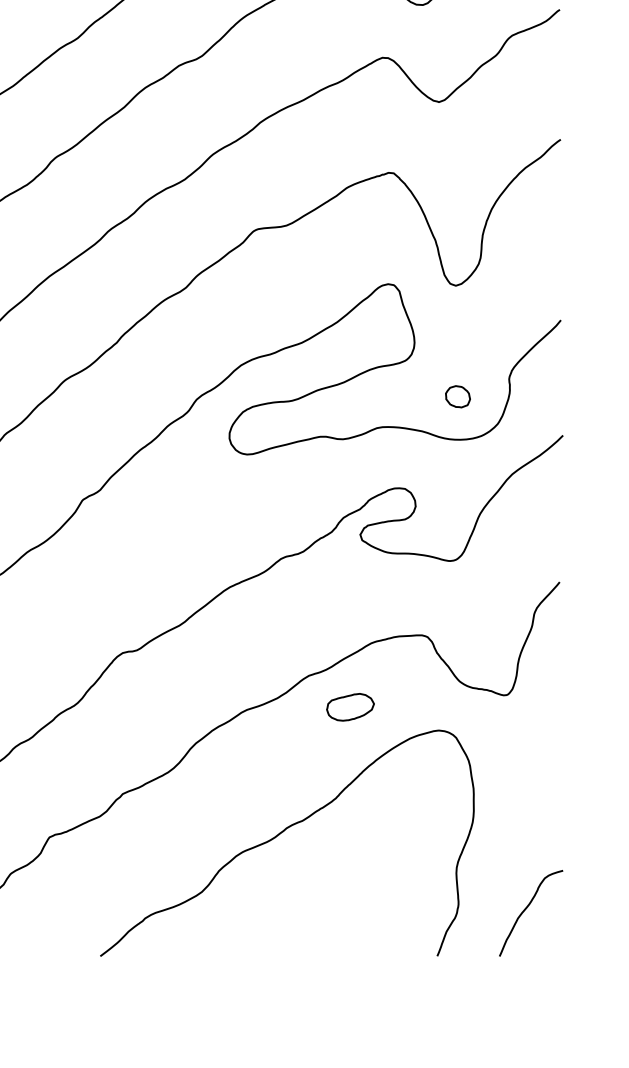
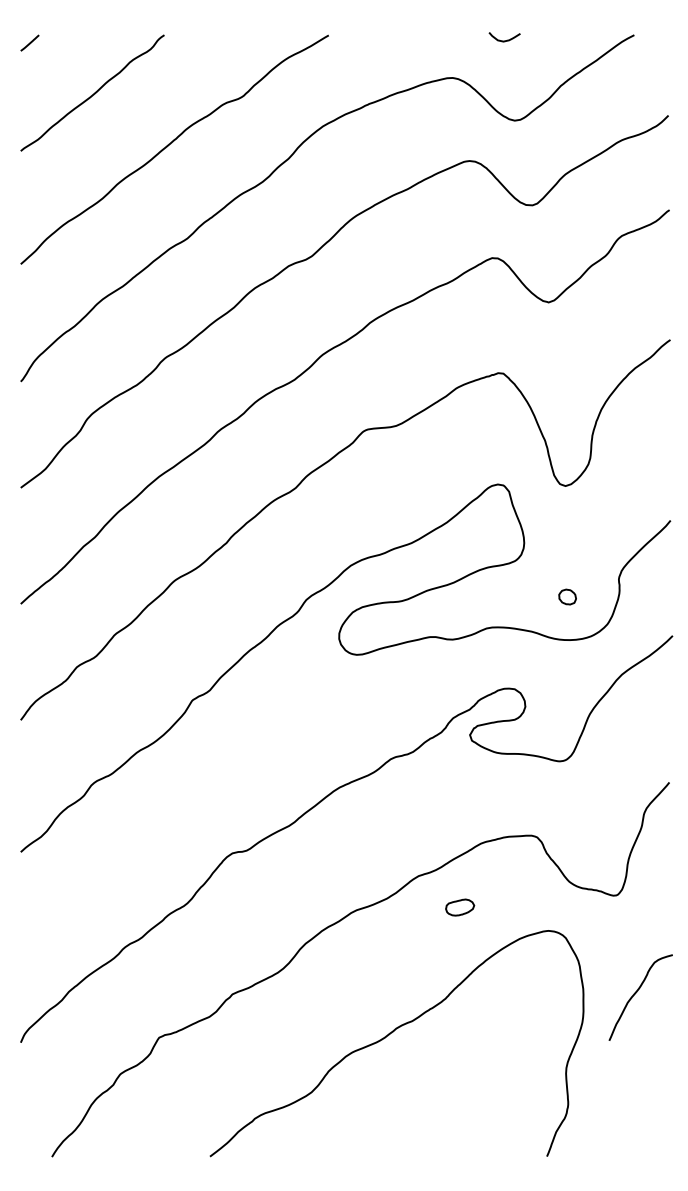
part: (457, 396) -> (567, 596), size x0.7
part: (349, 707) -> (459, 907), size x0.6
curve: (526, 909) -> (636, 993), moved

